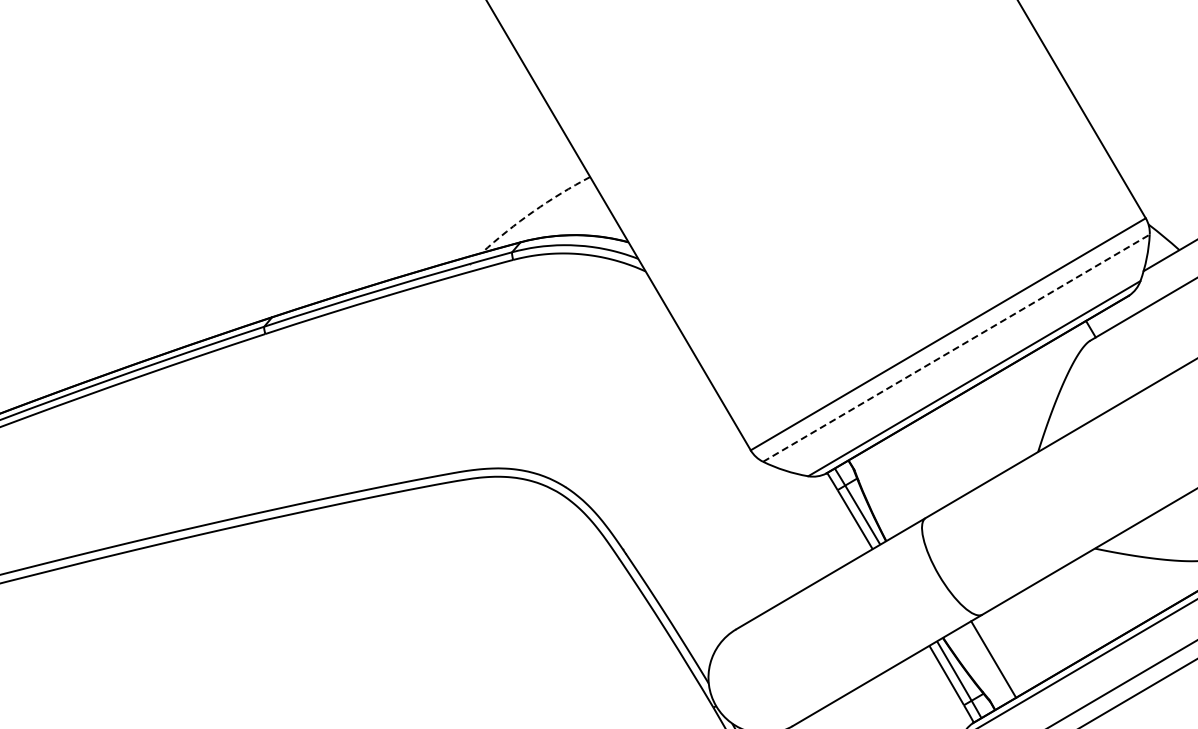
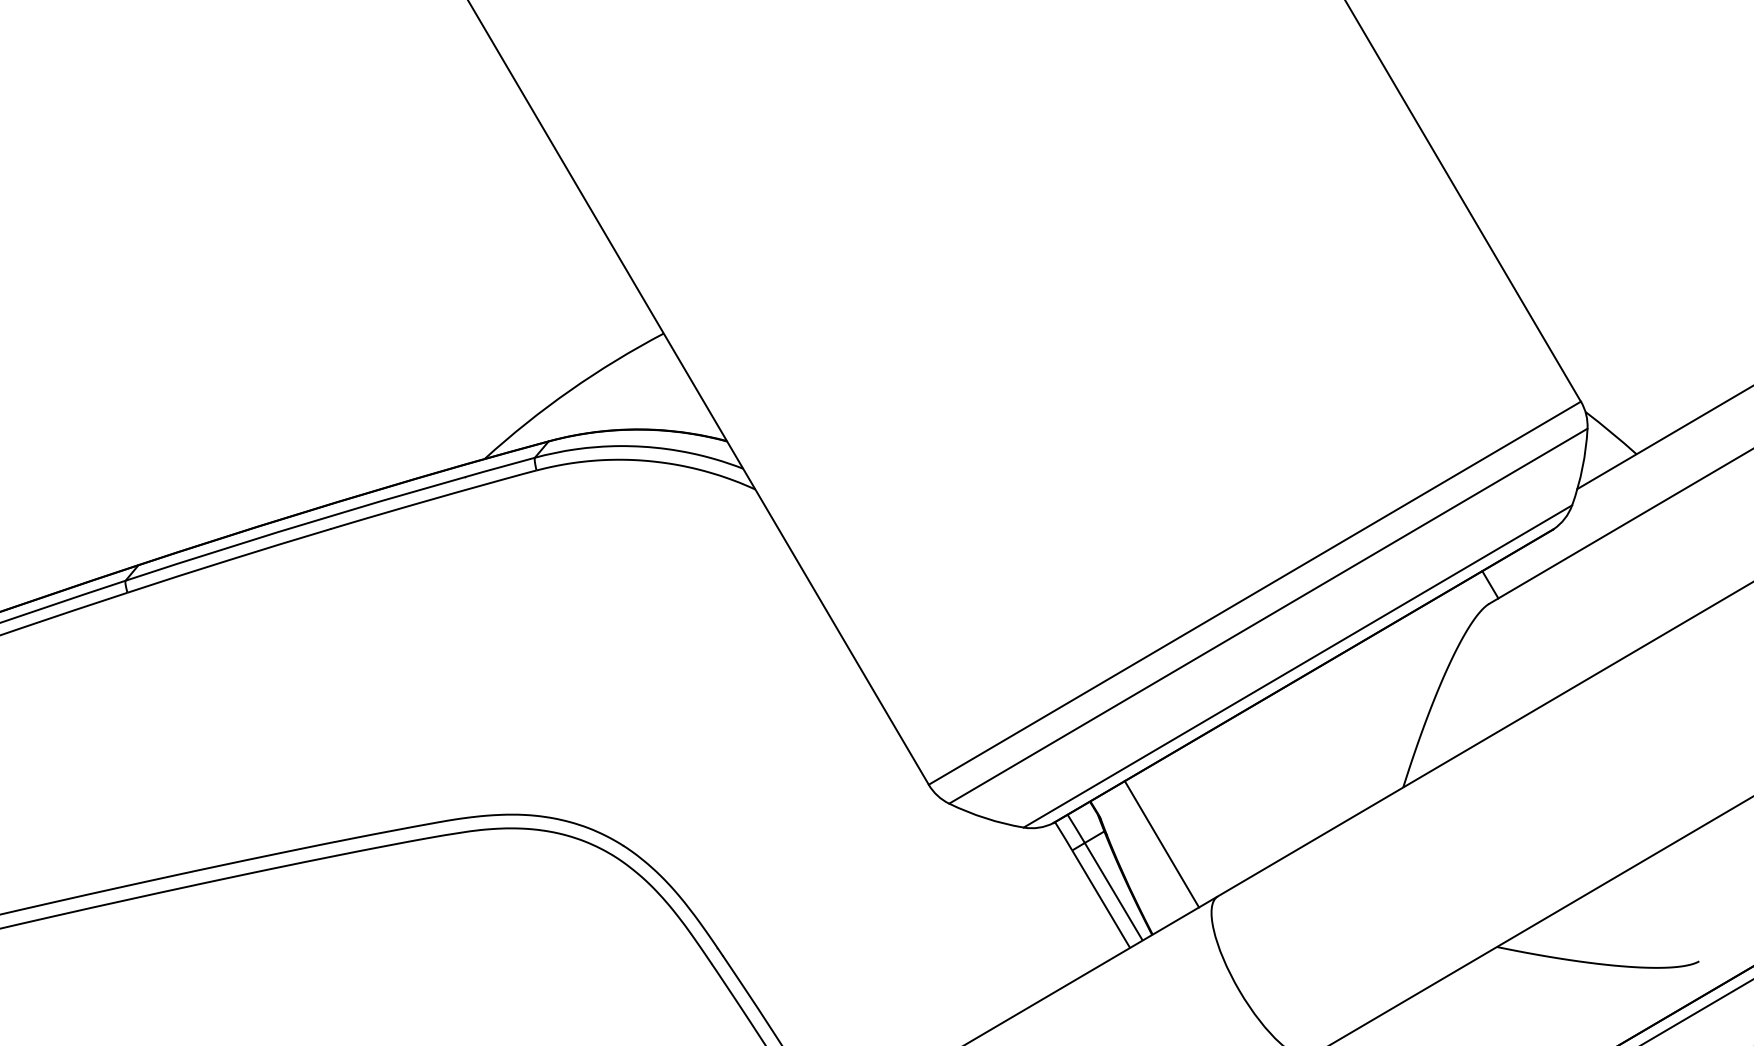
arc: (533, 211) -> (570, 390), dashed -> solid
line: (956, 347) -> (1268, 614), dashed -> solid
line: (891, 486) -> (1161, 844), added

